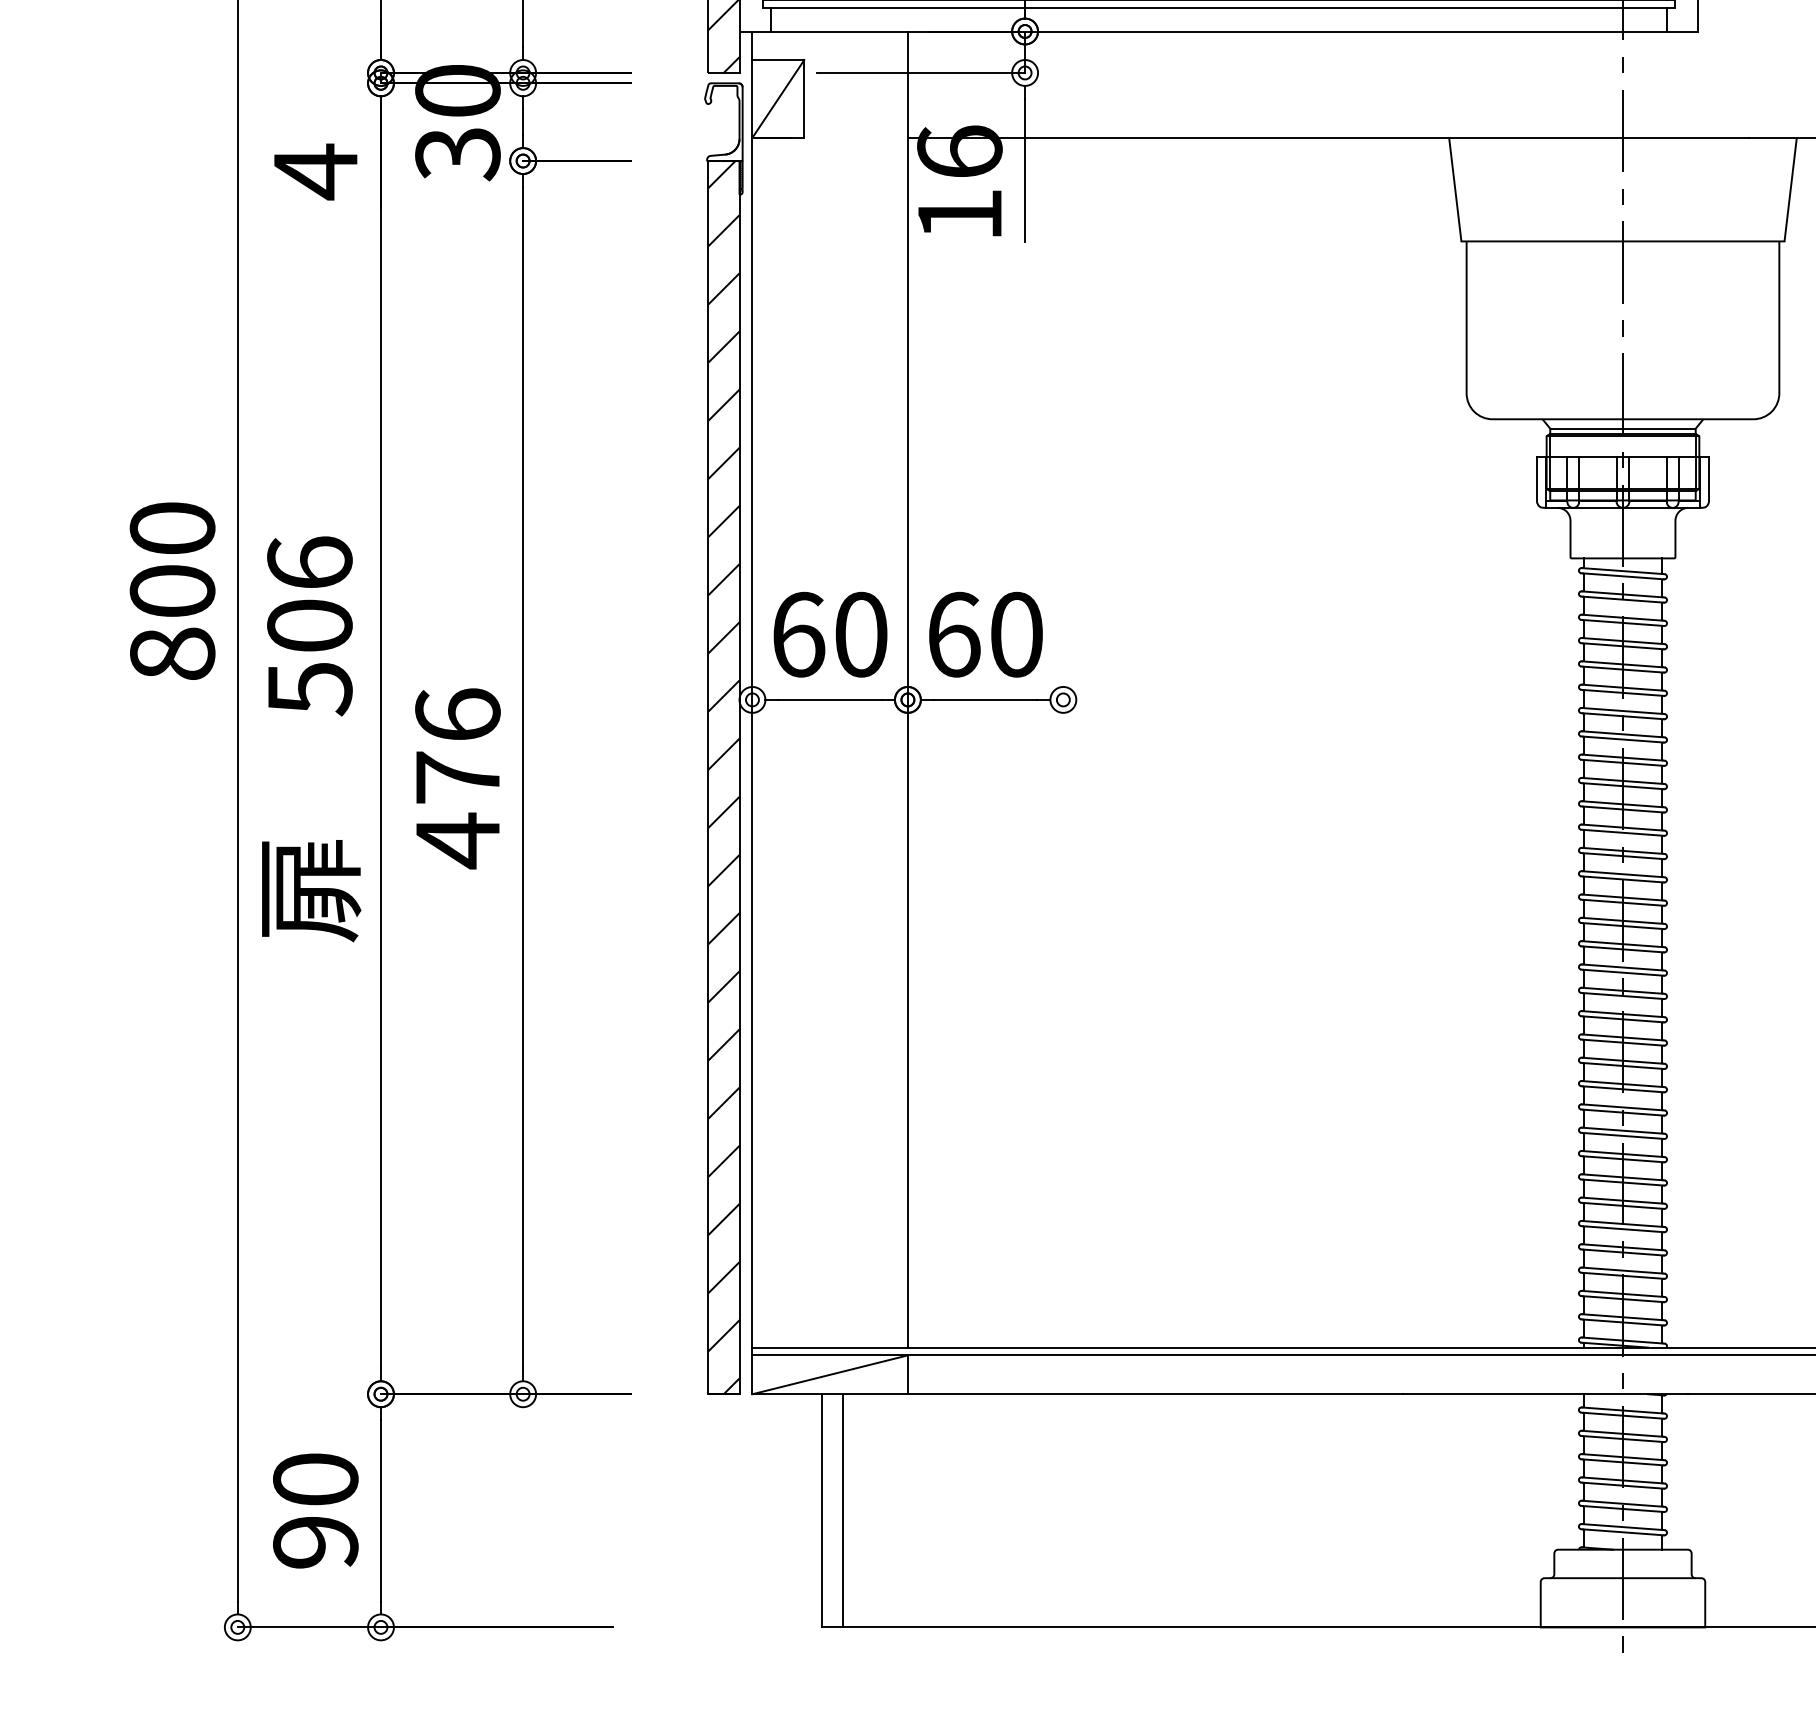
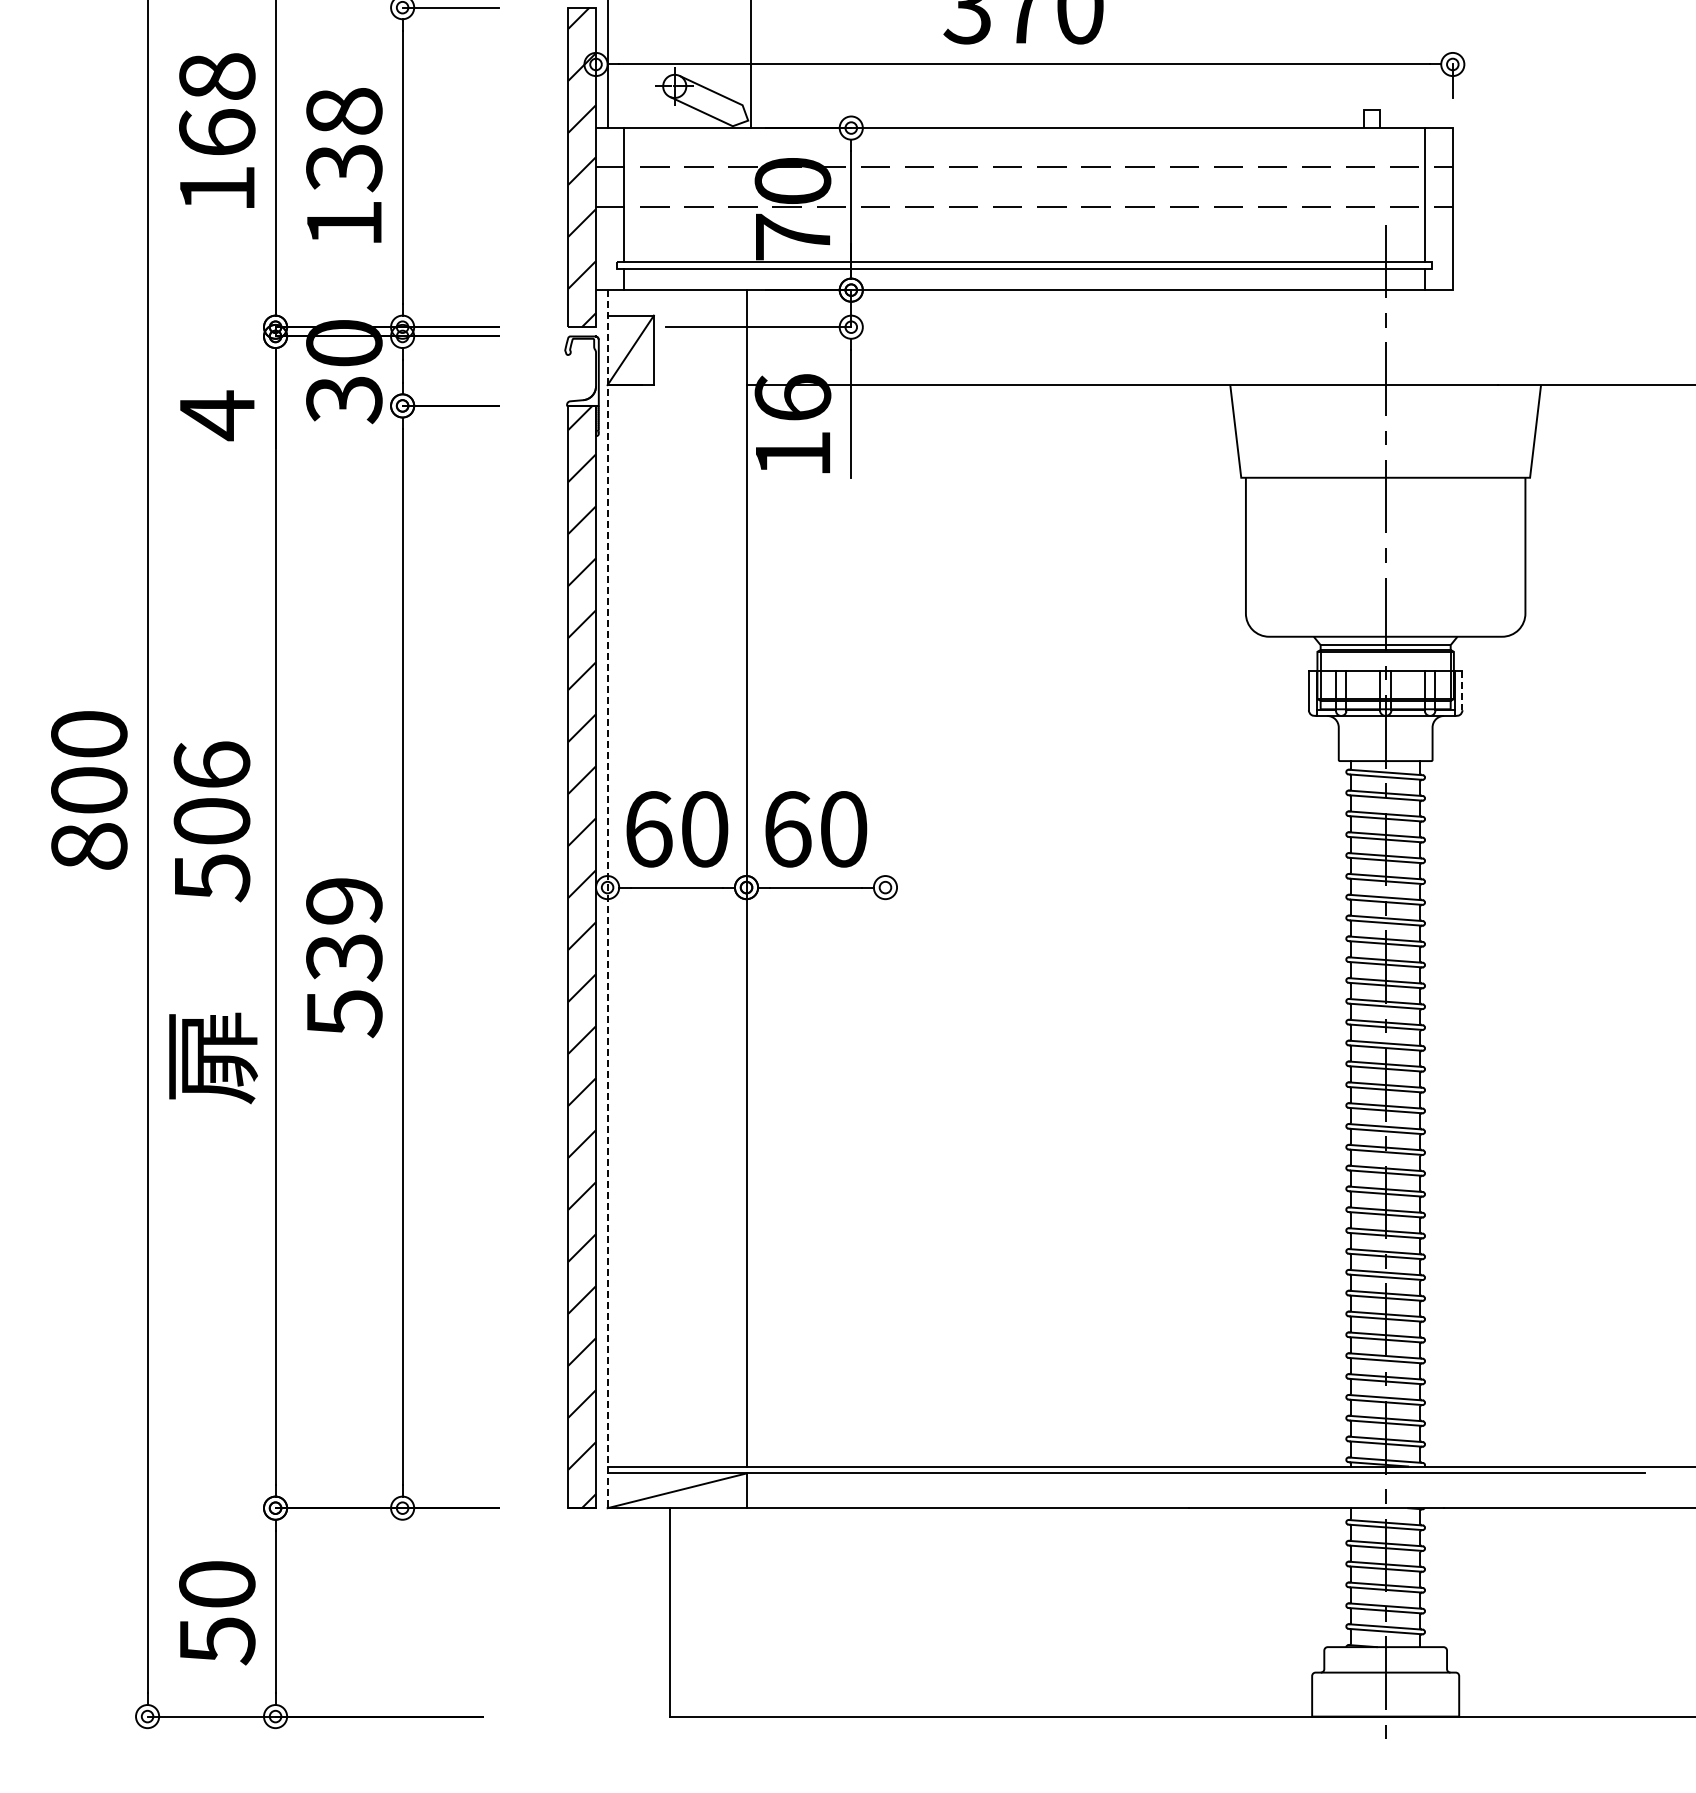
line: (1708, 479) -> (1462, 690), solid -> dashed
line: (752, 713) -> (607, 899), solid -> dashed
text: (458, 779) -> (344, 958), 476 -> 539
line: (842, 1510) -> (688, 1612), removed
text: (316, 1543) -> (217, 1641), 90 -> 50

